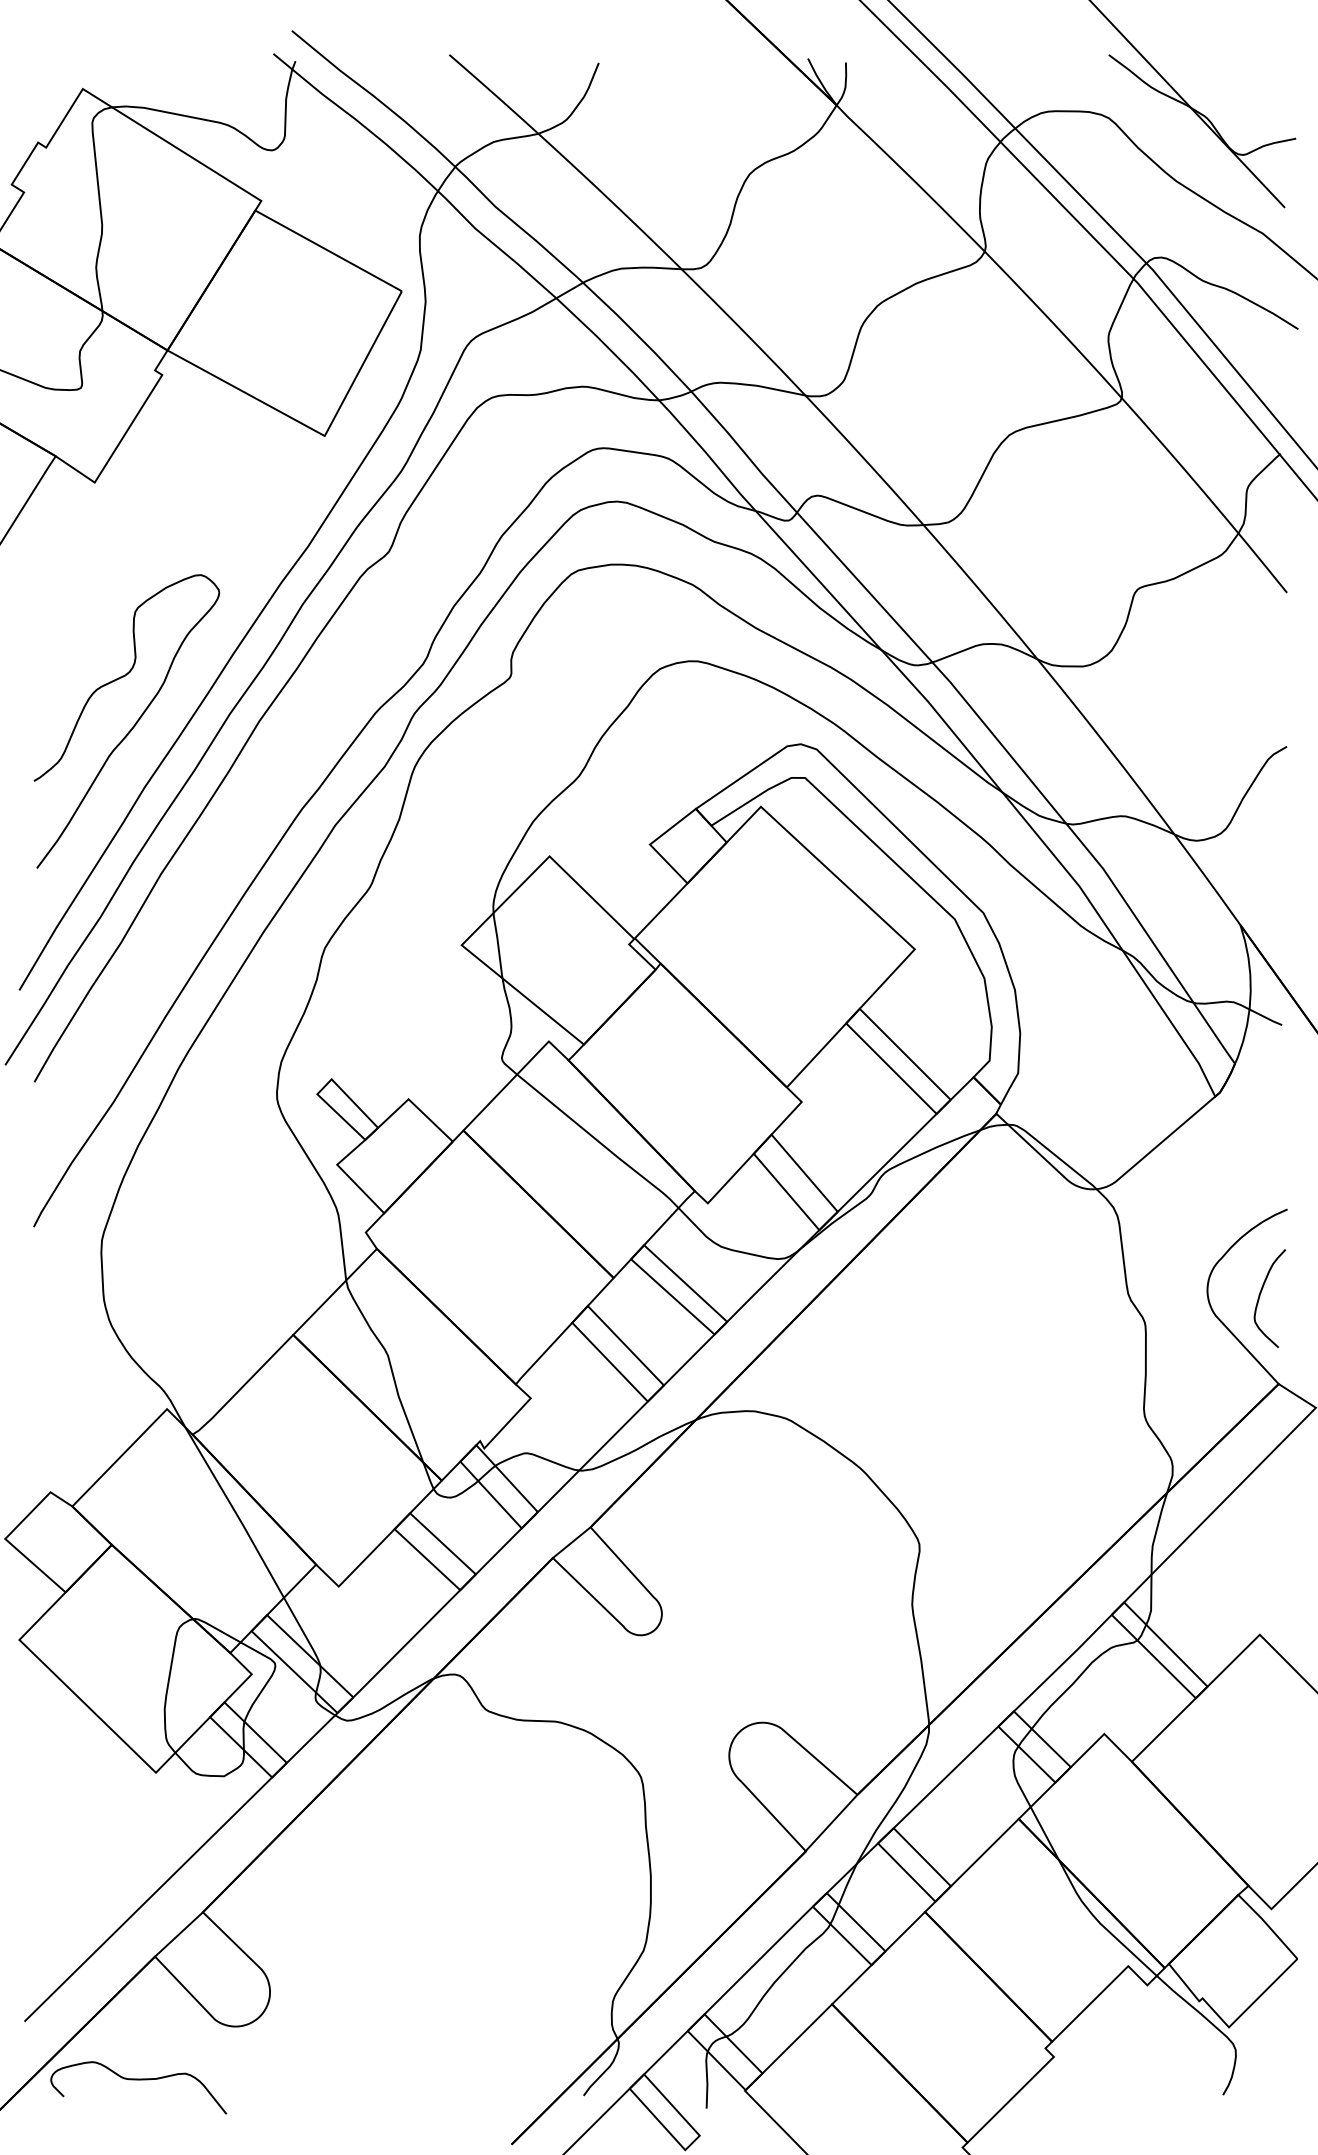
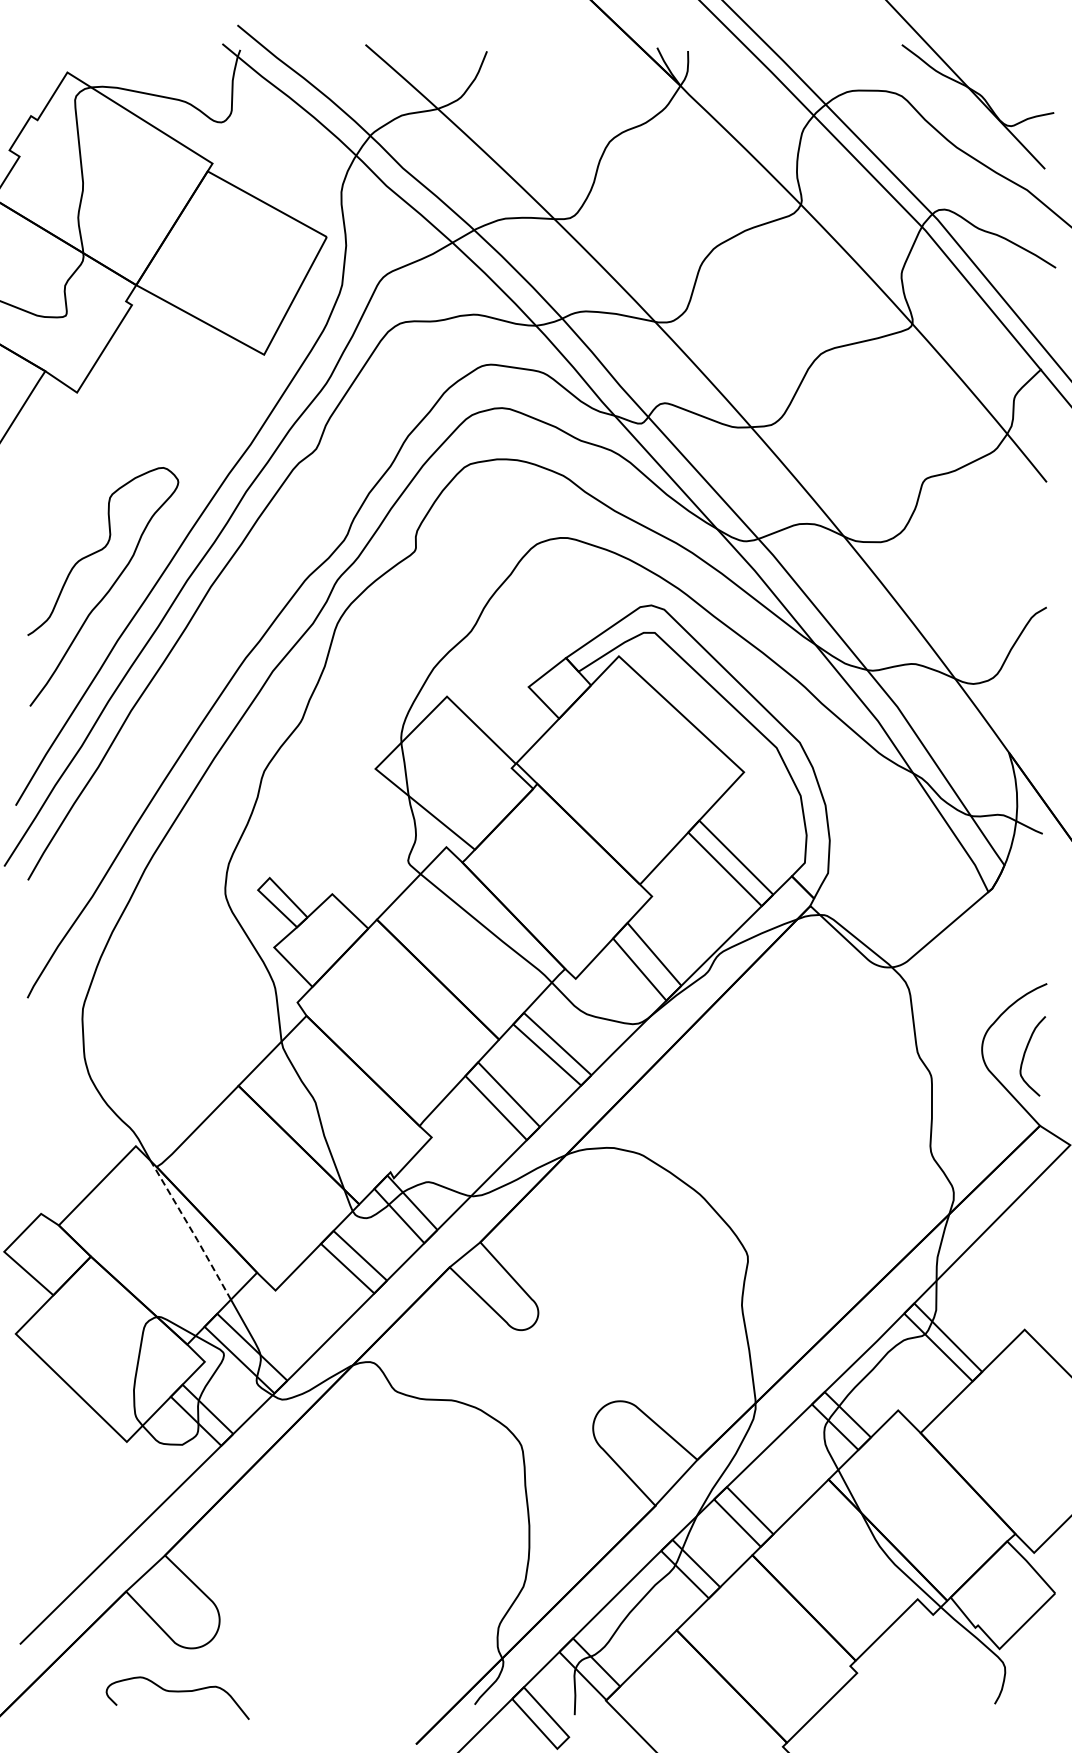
line: (235, 1512) -> (191, 1230), solid -> dashed
curve: (138, 2080) -> (177, 1692), moved

